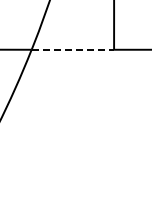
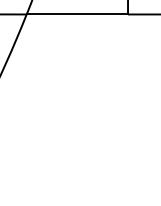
line: (73, 49) -> (78, 14), dashed -> solid

